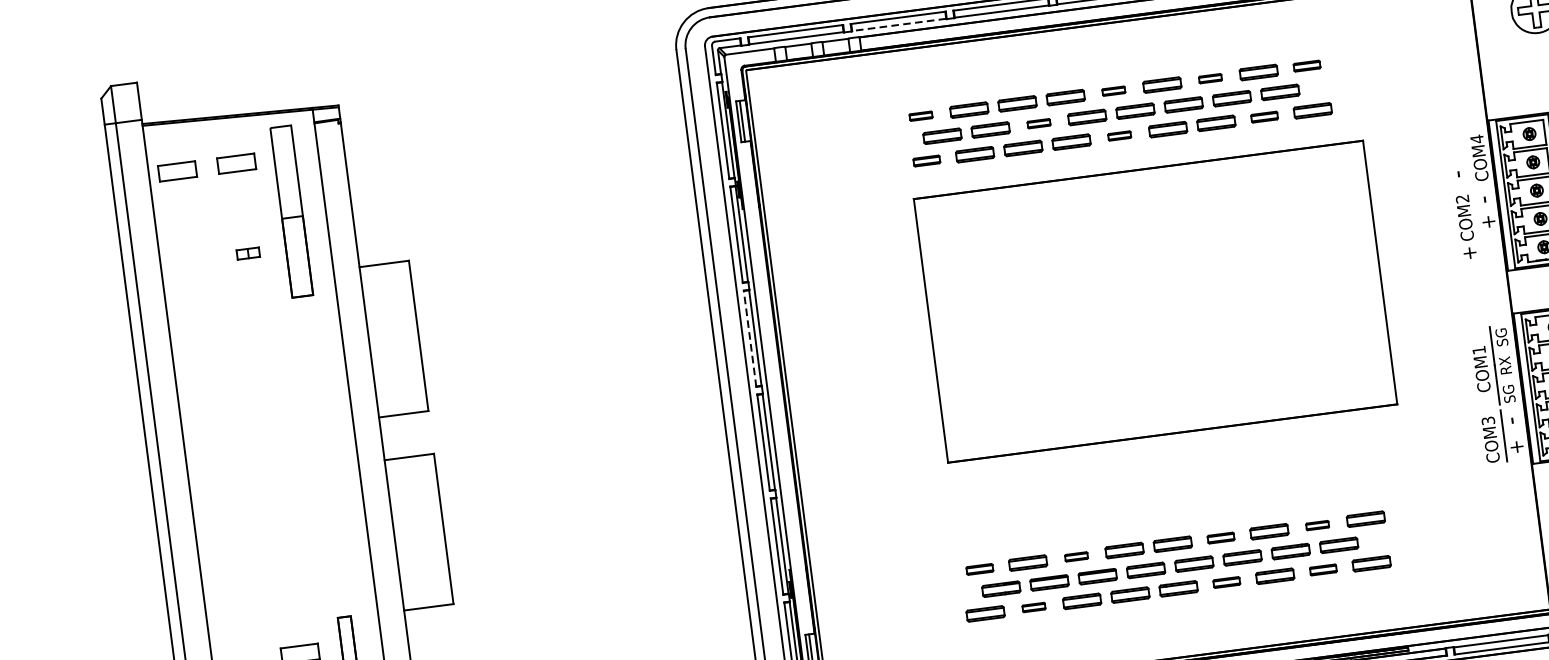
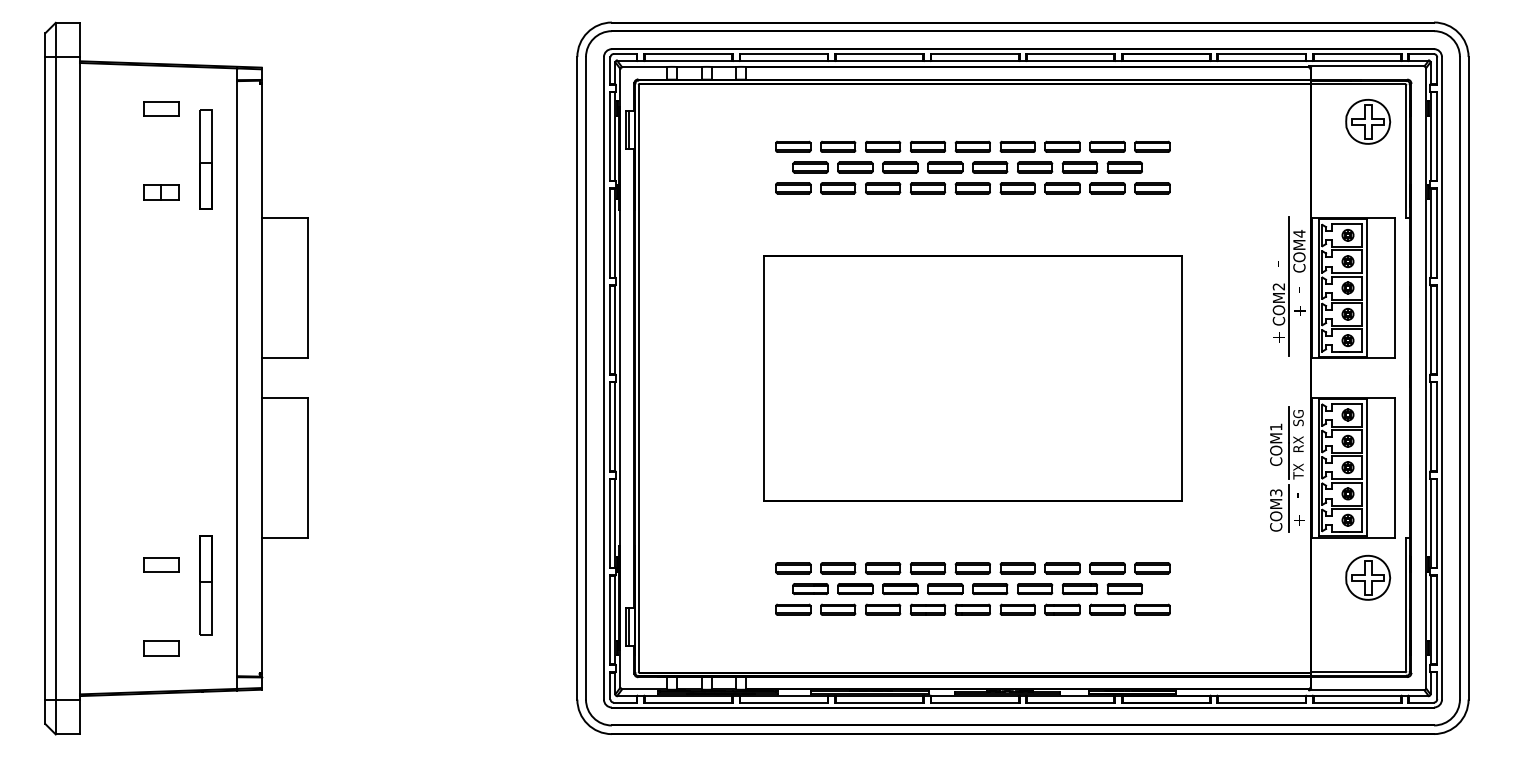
line: (899, 24) -> (784, 60), dashed -> solid
part: (1307, 65) -> (1152, 146), size x1.43
part: (1210, 78) -> (1062, 146), size x1.67
part: (1113, 90) -> (972, 146), size x1.67
part: (921, 115) -> (793, 146), size x1.67
part: (1264, 117) -> (1107, 188), size x1.43
part: (1039, 123) -> (900, 167), size x1.67
part: (1119, 136) -> (972, 188), size x1.67
part: (927, 161) -> (793, 188), size x1.43
part: (177, 171) -> (106, 108), removed
line: (1473, 196) -> (1289, 285), added
part: (291, 212) -> (205, 159), size x0.62
part: (248, 253) -> (161, 192), size x1.67
part: (1155, 301) -> (972, 378), moved
line: (750, 338) -> (610, 329), dashed -> solid
text: (1509, 393) -> (1298, 470), SG -> TX
part: (1317, 525) -> (1107, 568), size x1.67
part: (1220, 538) -> (1017, 568), size x1.43
part: (1076, 556) -> (883, 568), size x1.67
part: (980, 569) -> (793, 568), size x1.43
part: (1323, 569) -> (1107, 609), size x1.43
part: (1226, 582) -> (1017, 609), size x1.43
part: (1034, 607) -> (838, 609), size x1.67

